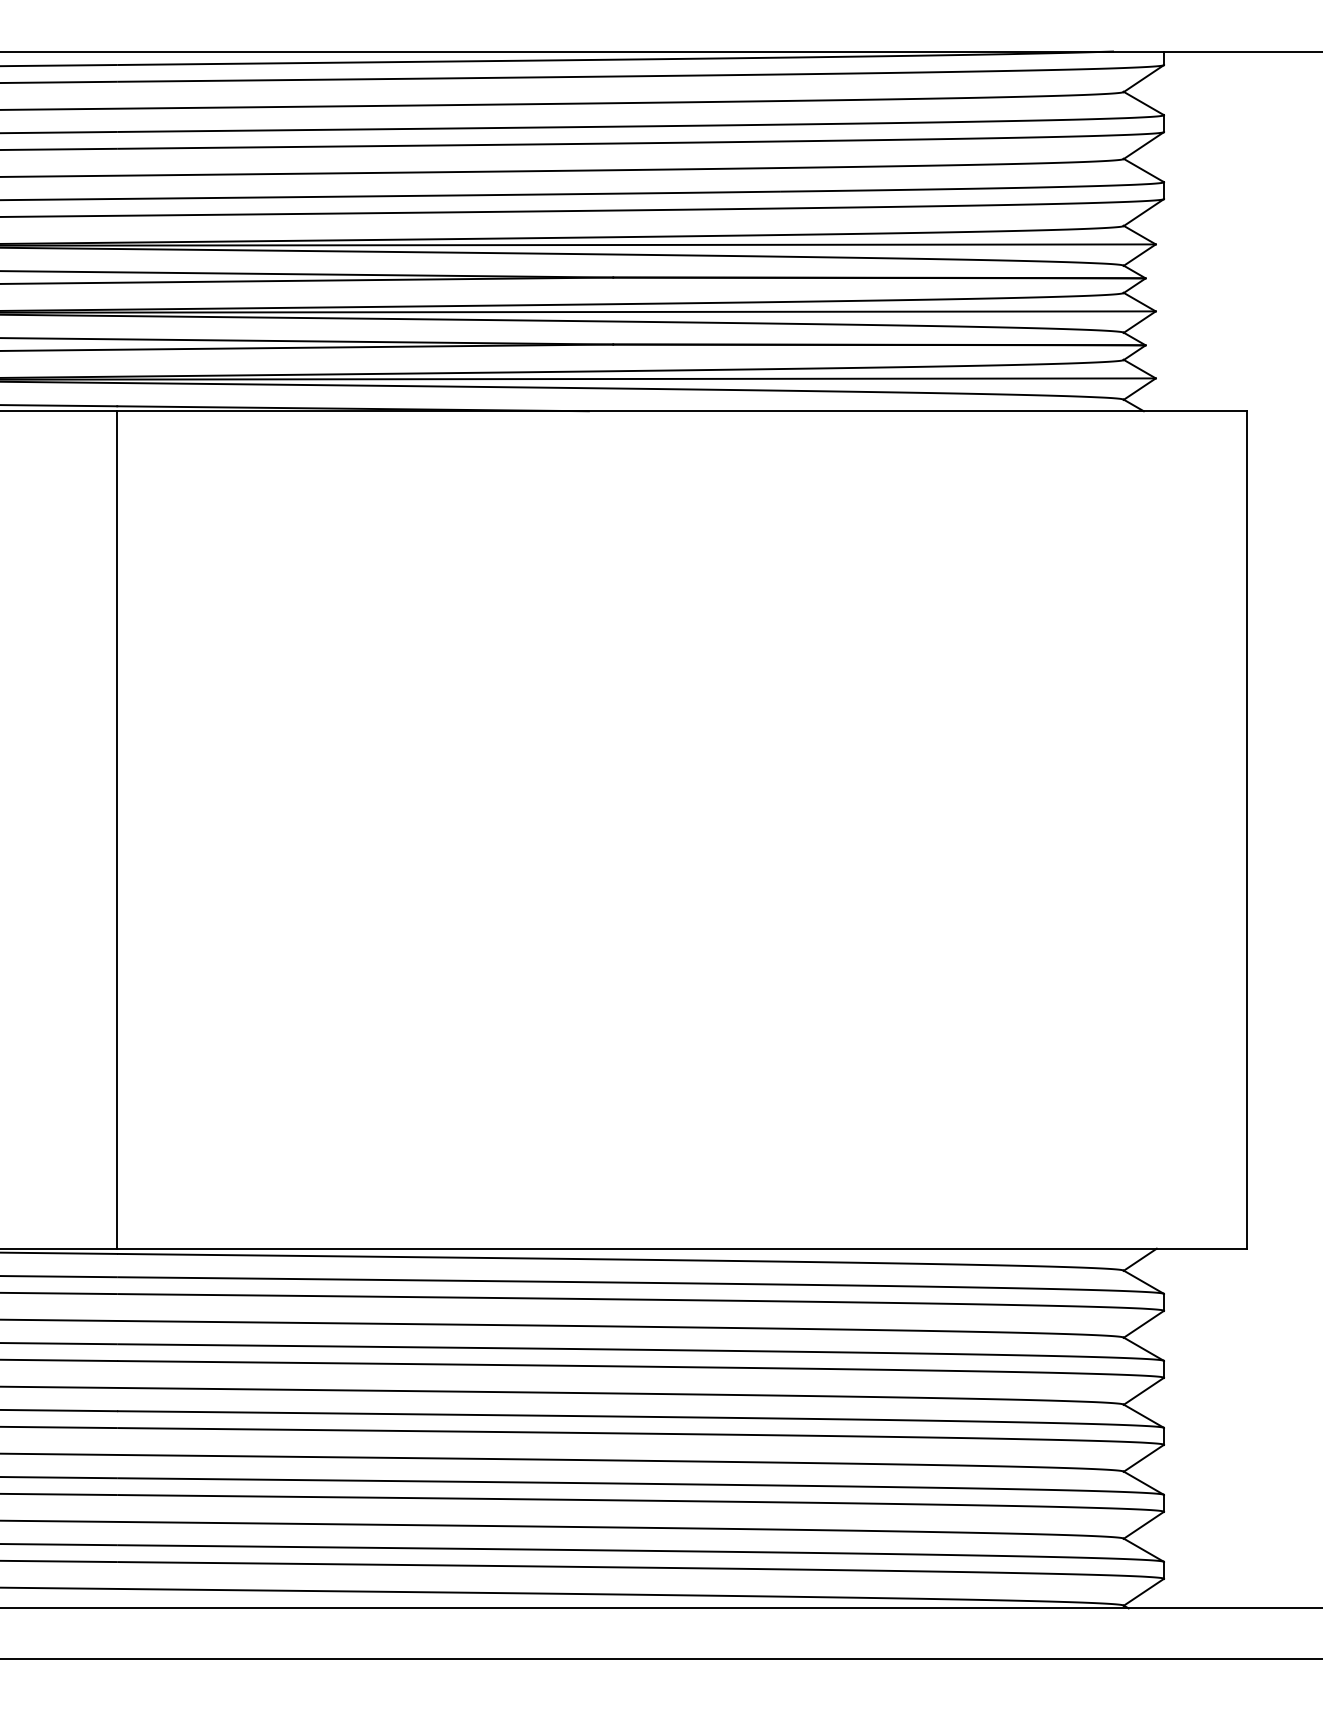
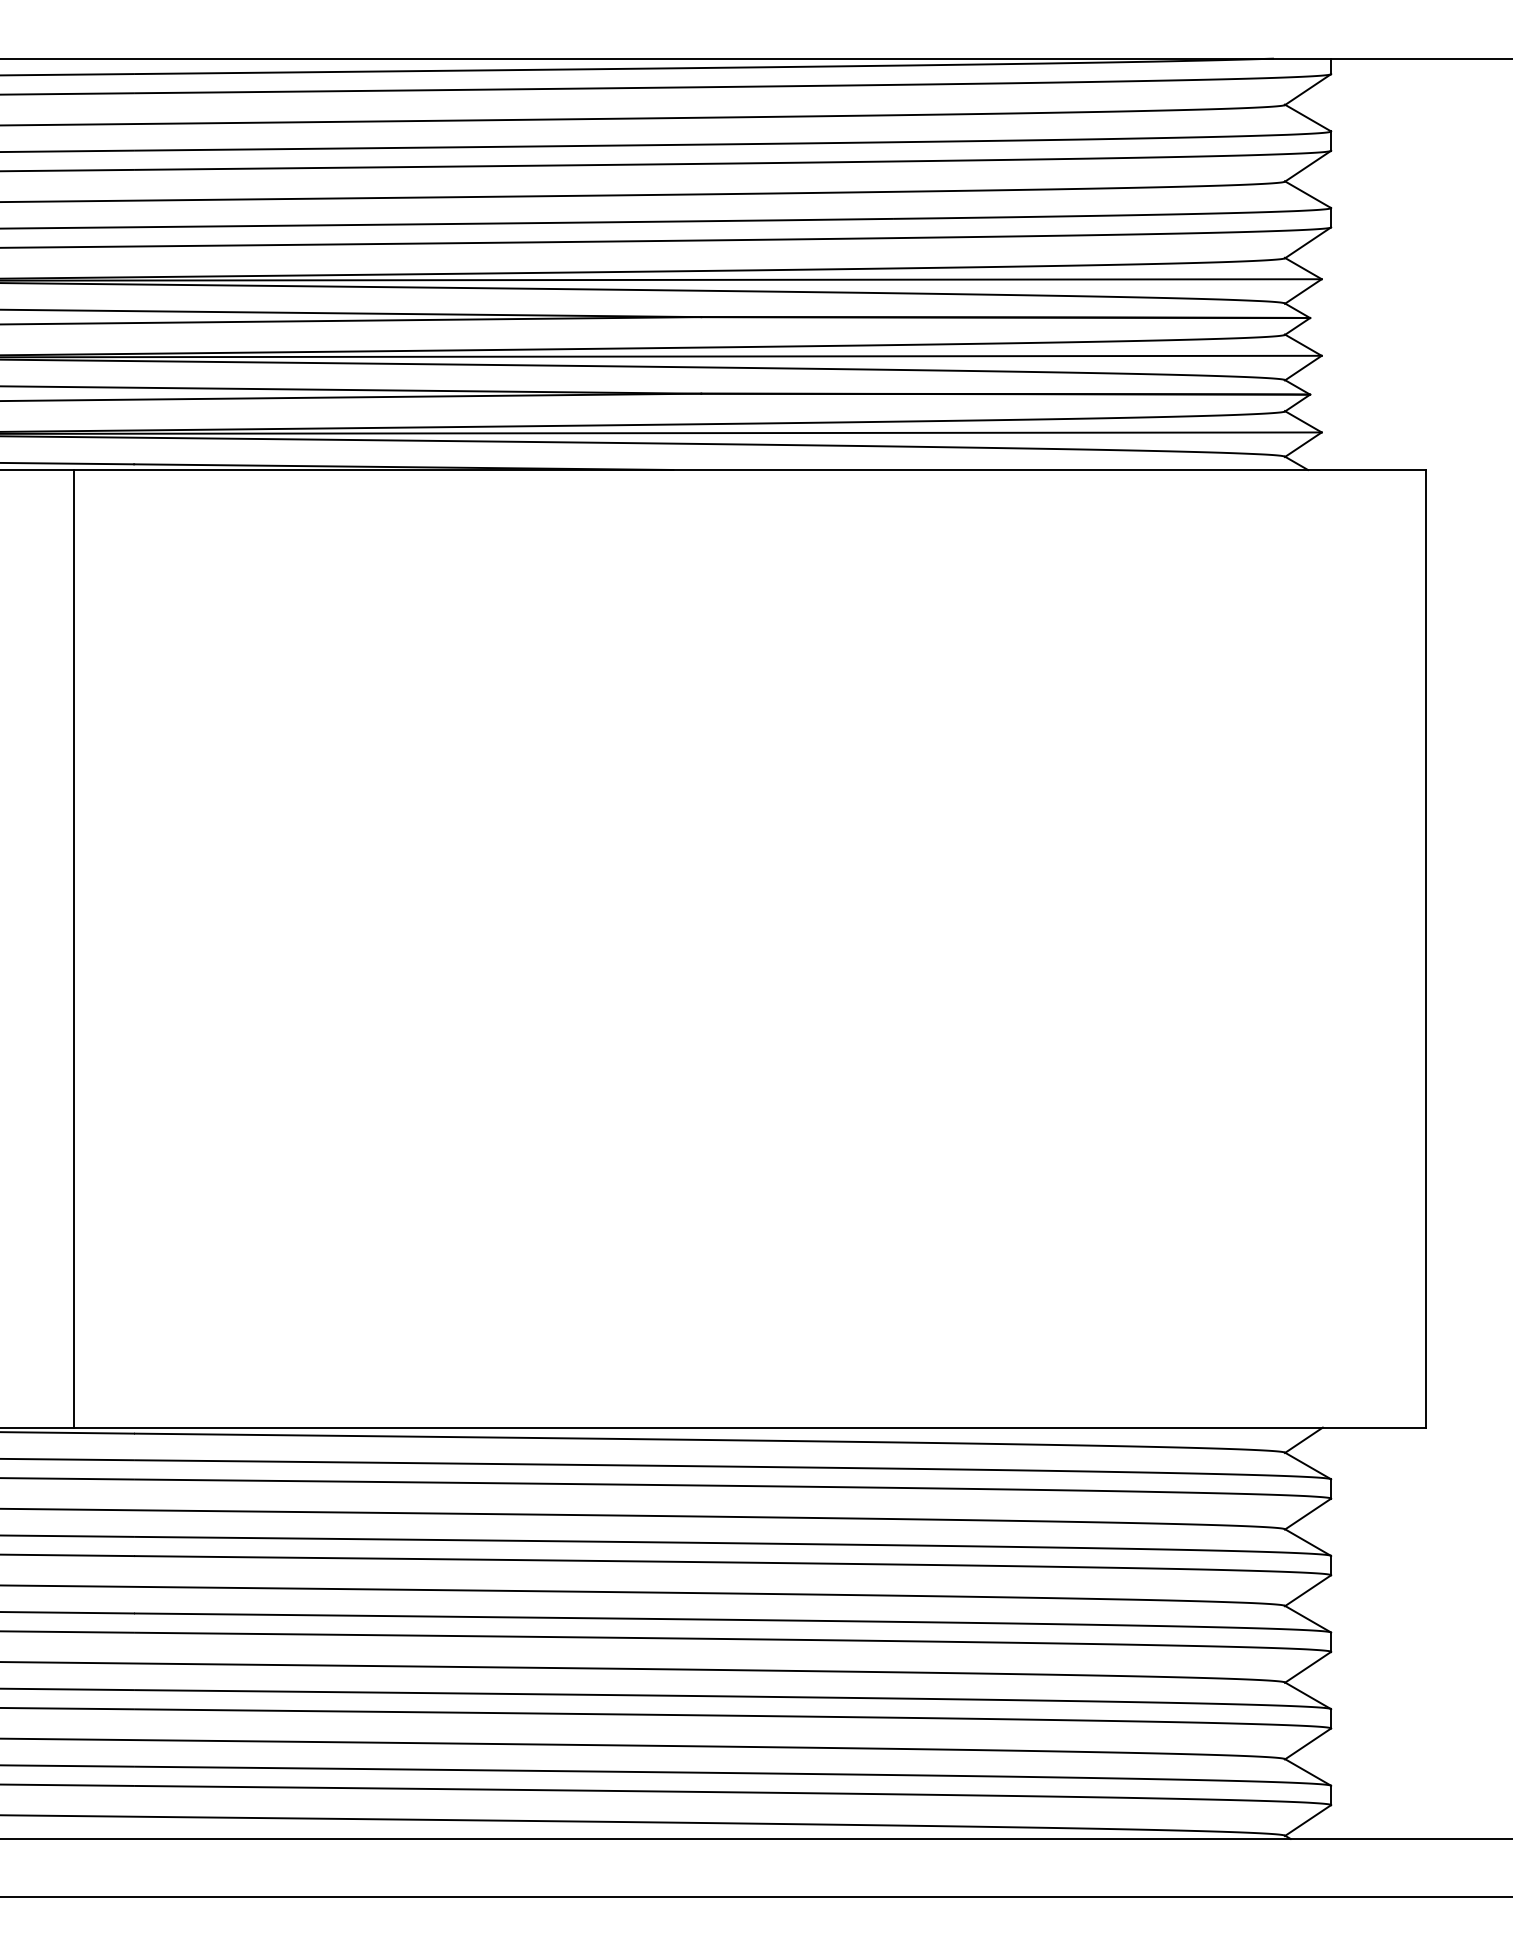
line: (117, 829) -> (74, 948), moved

